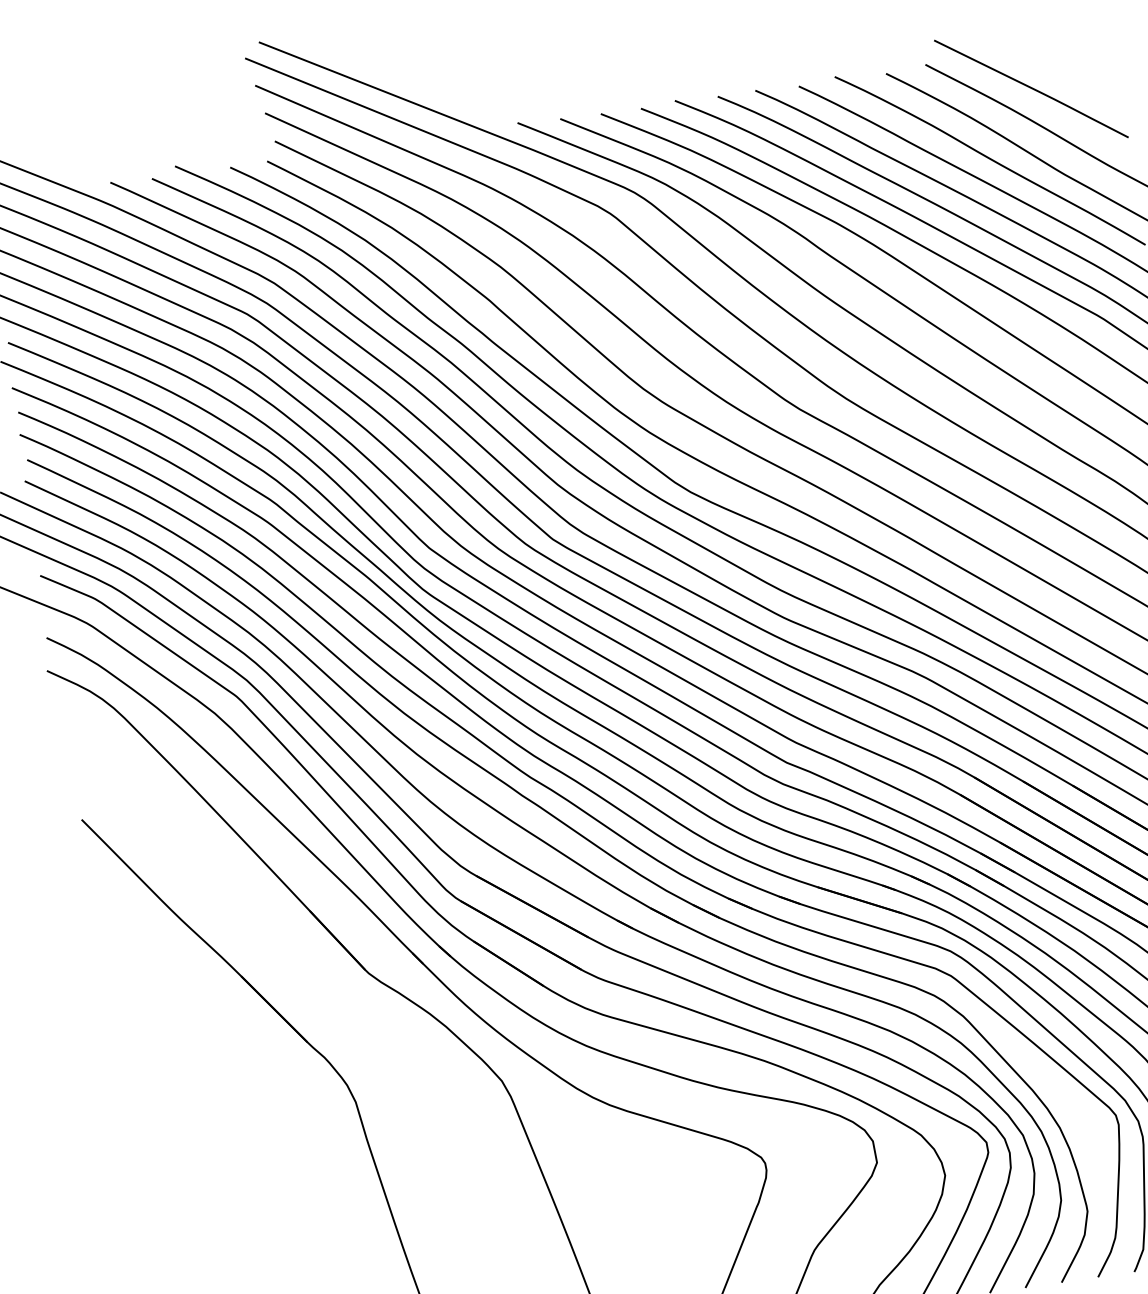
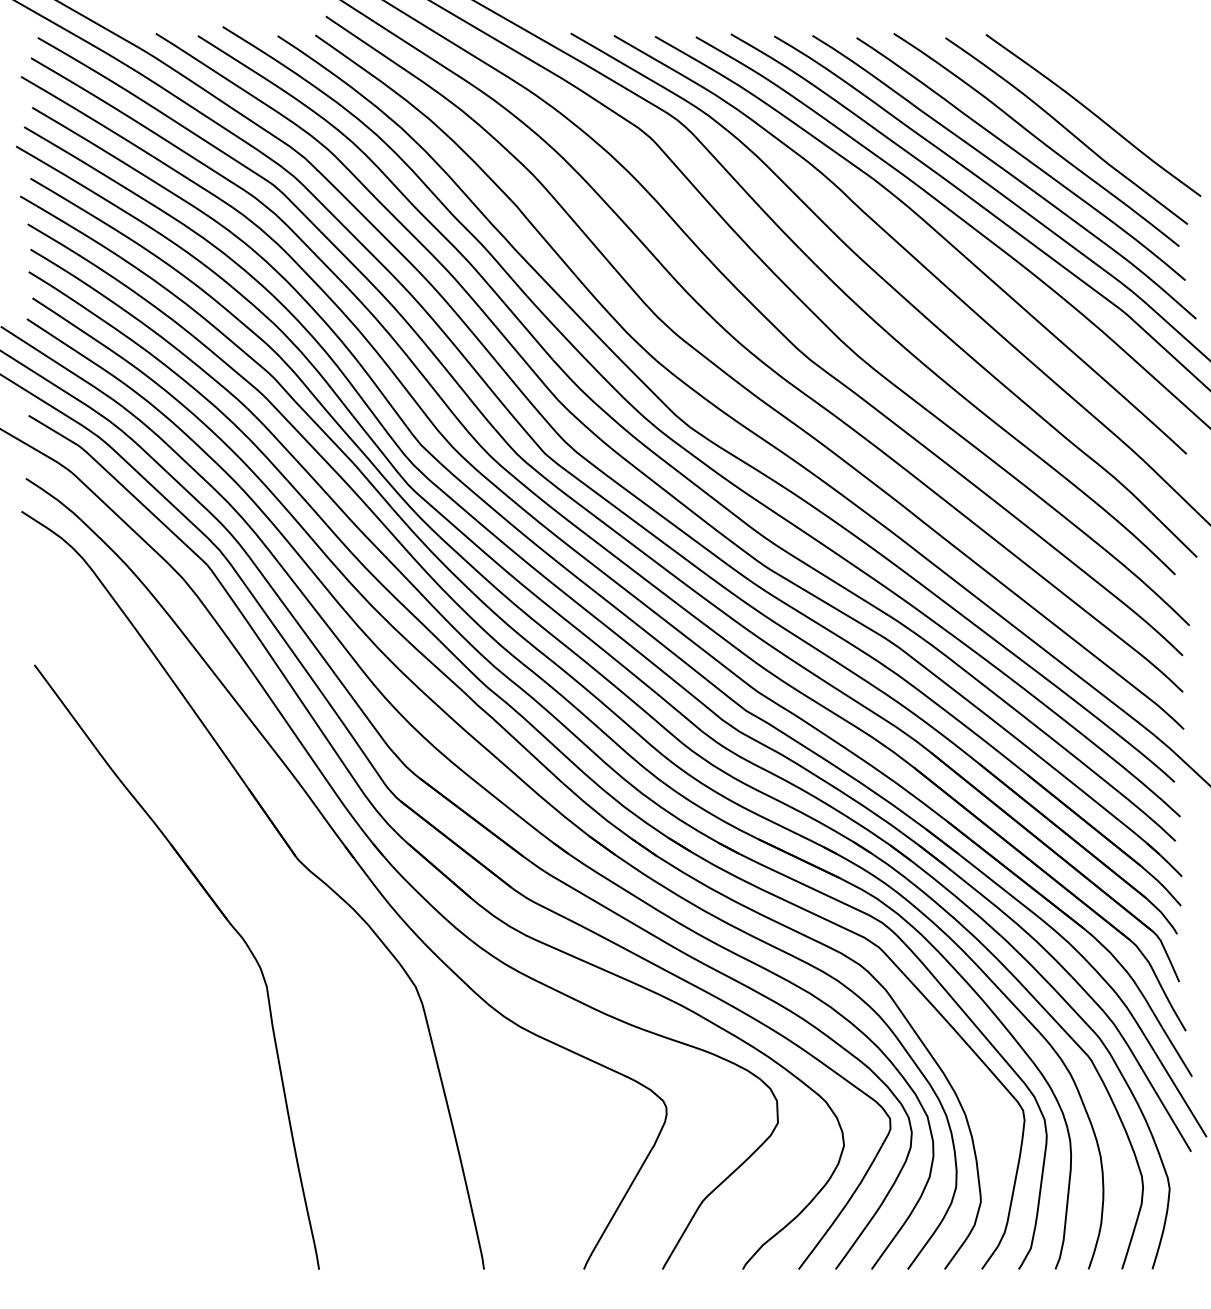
curve: (1031, 89) -> (1088, 74), removed

